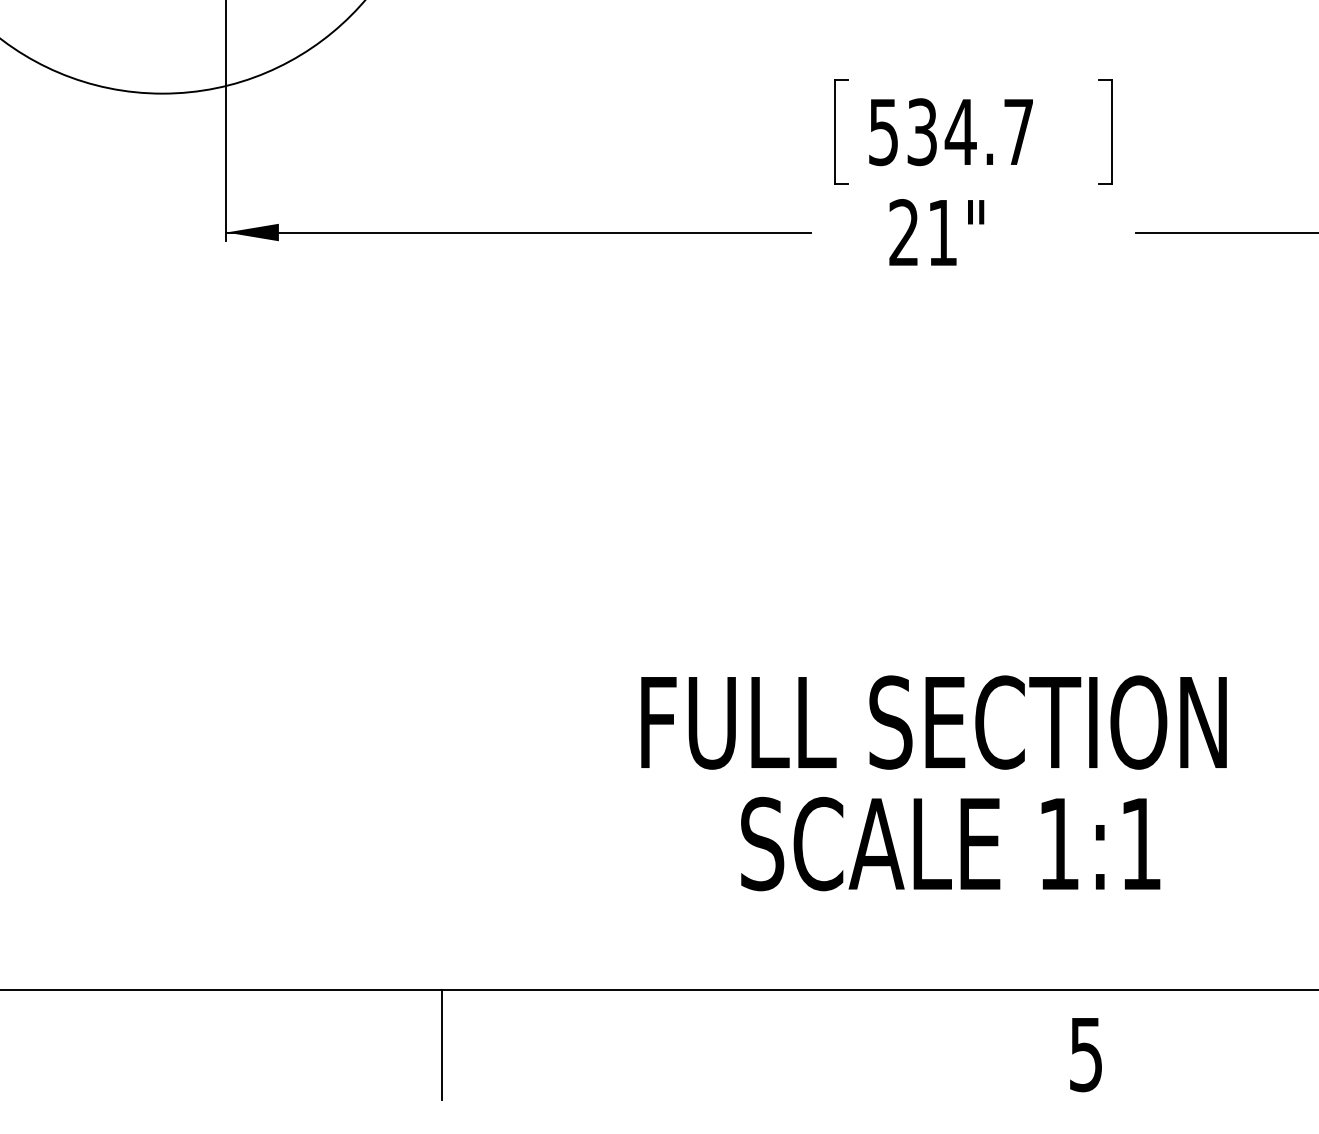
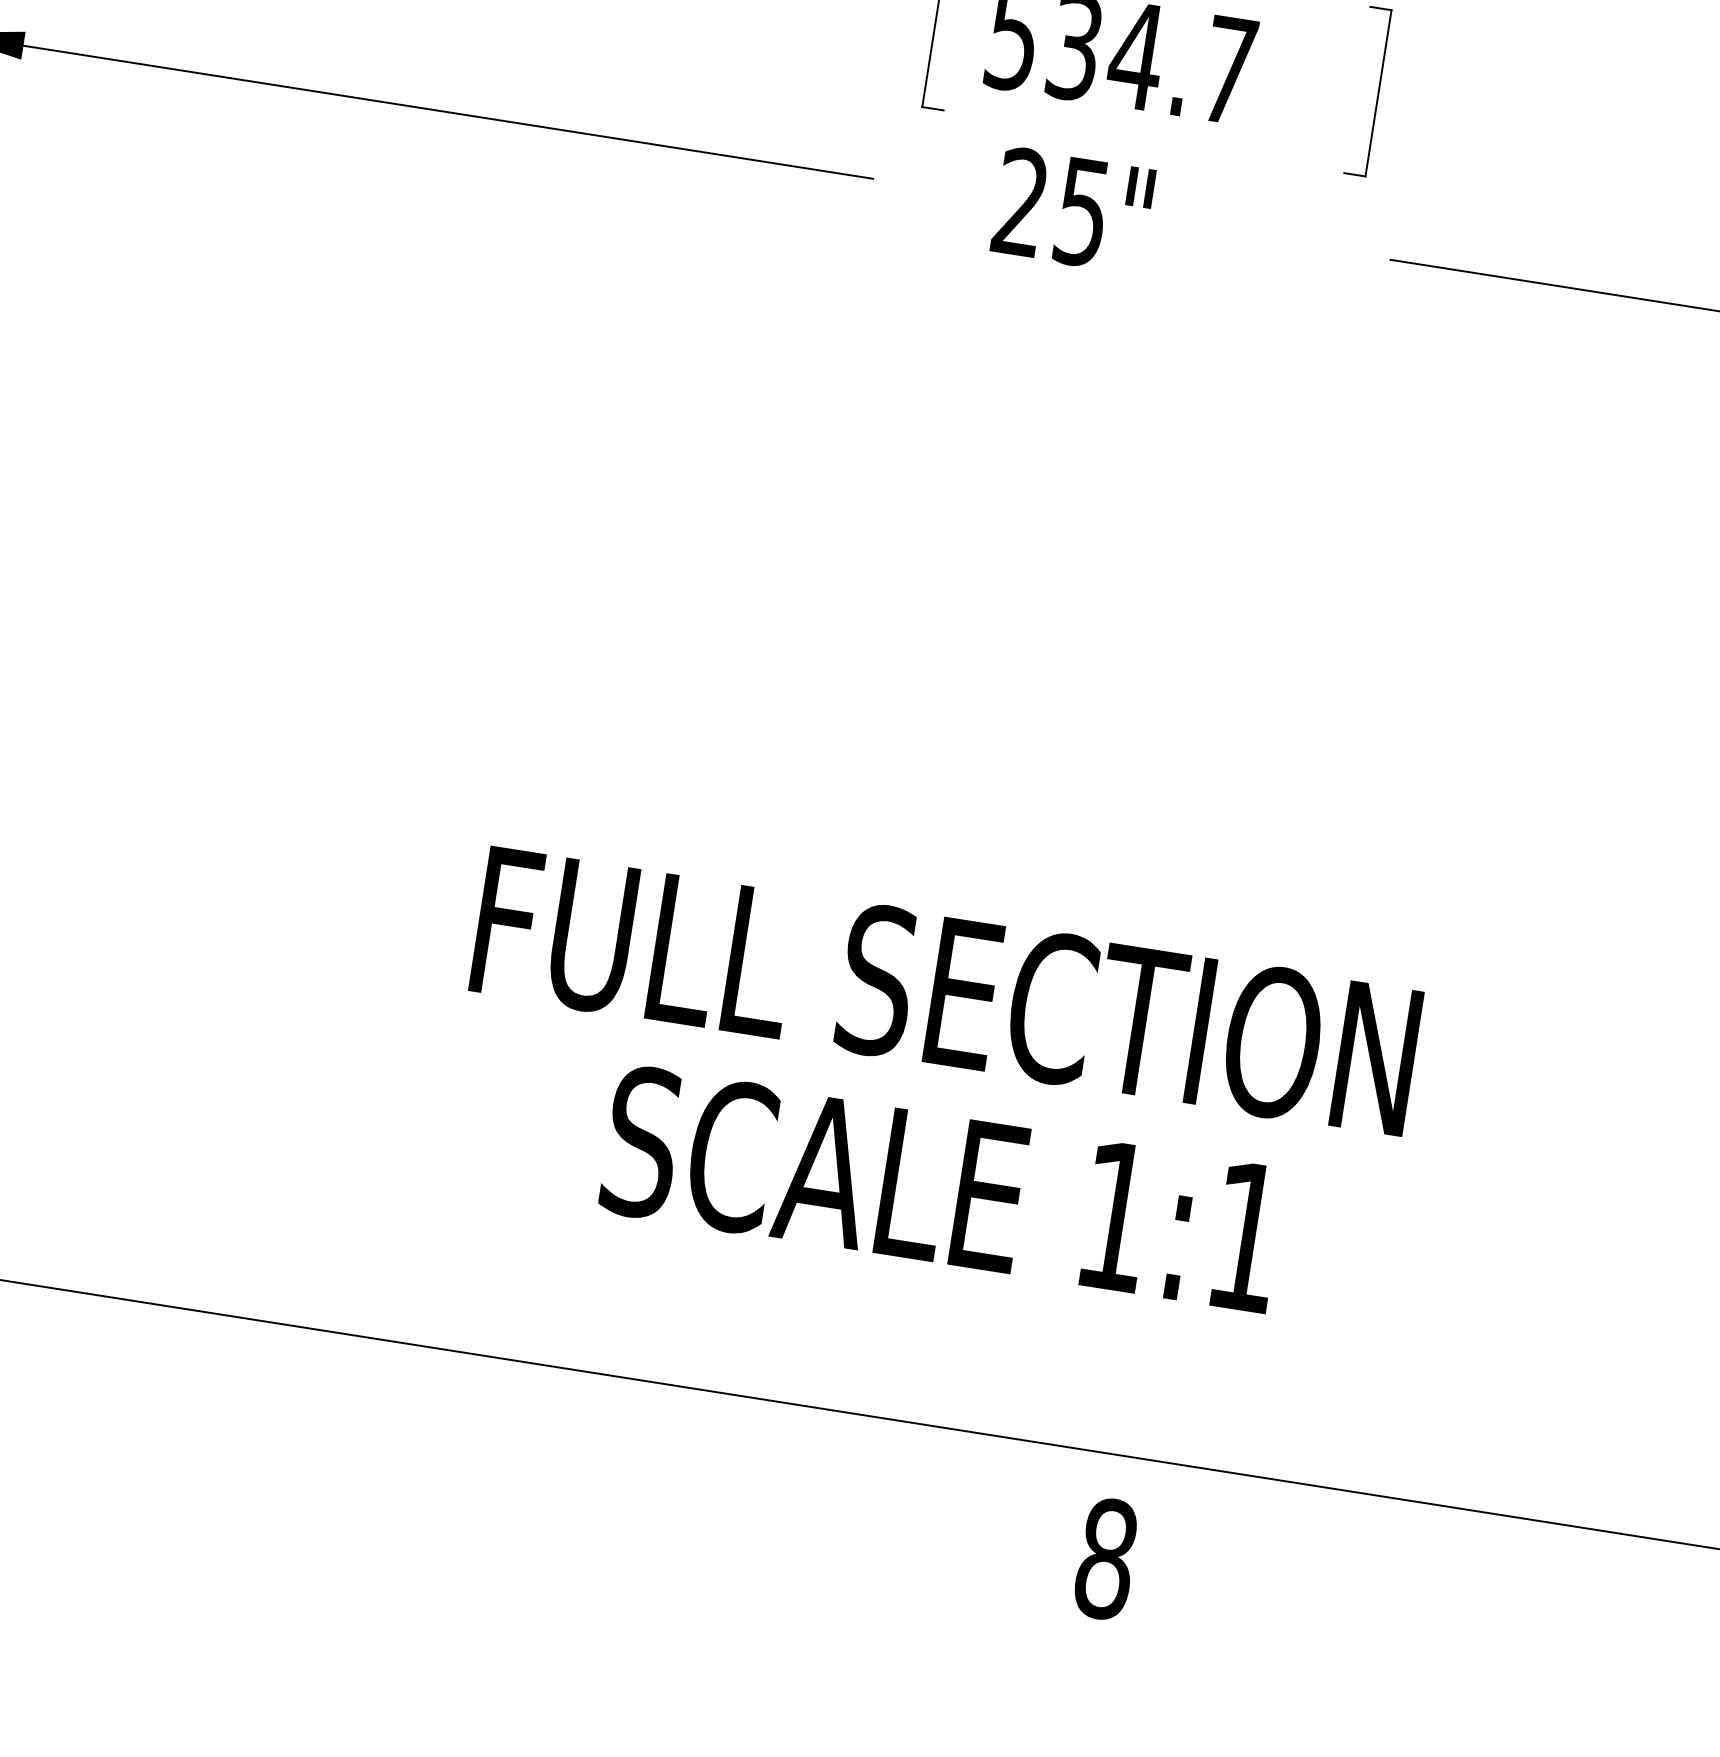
text: (942, 233) -> (1082, 213), 21" -> 25"
line: (441, 1044) -> (79, 1382), removed
text: (1086, 1054) -> (1106, 1559), 5 -> 8

